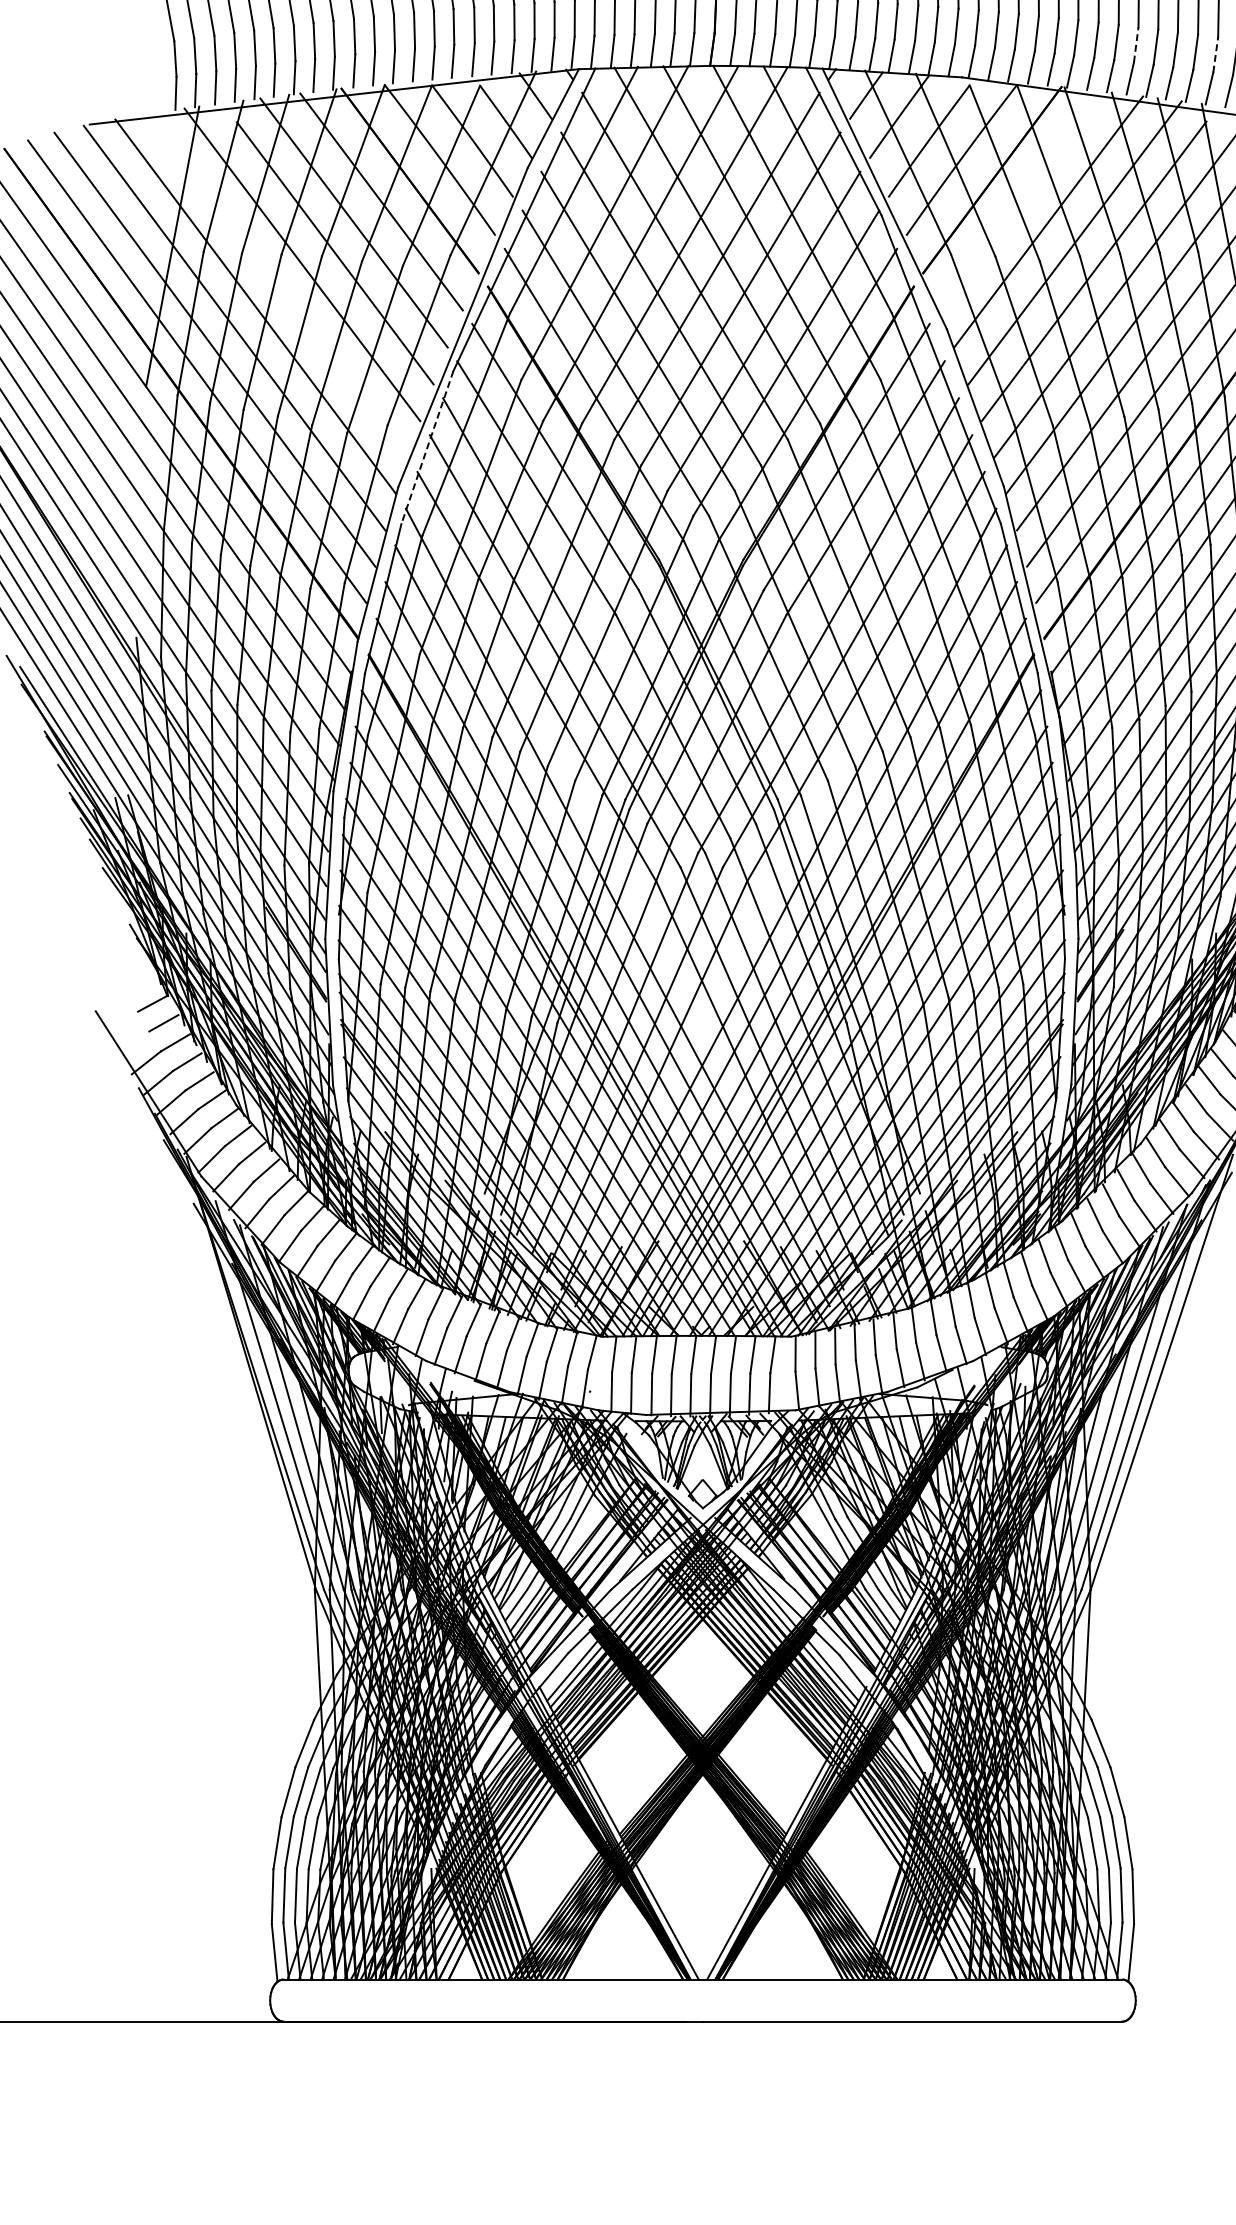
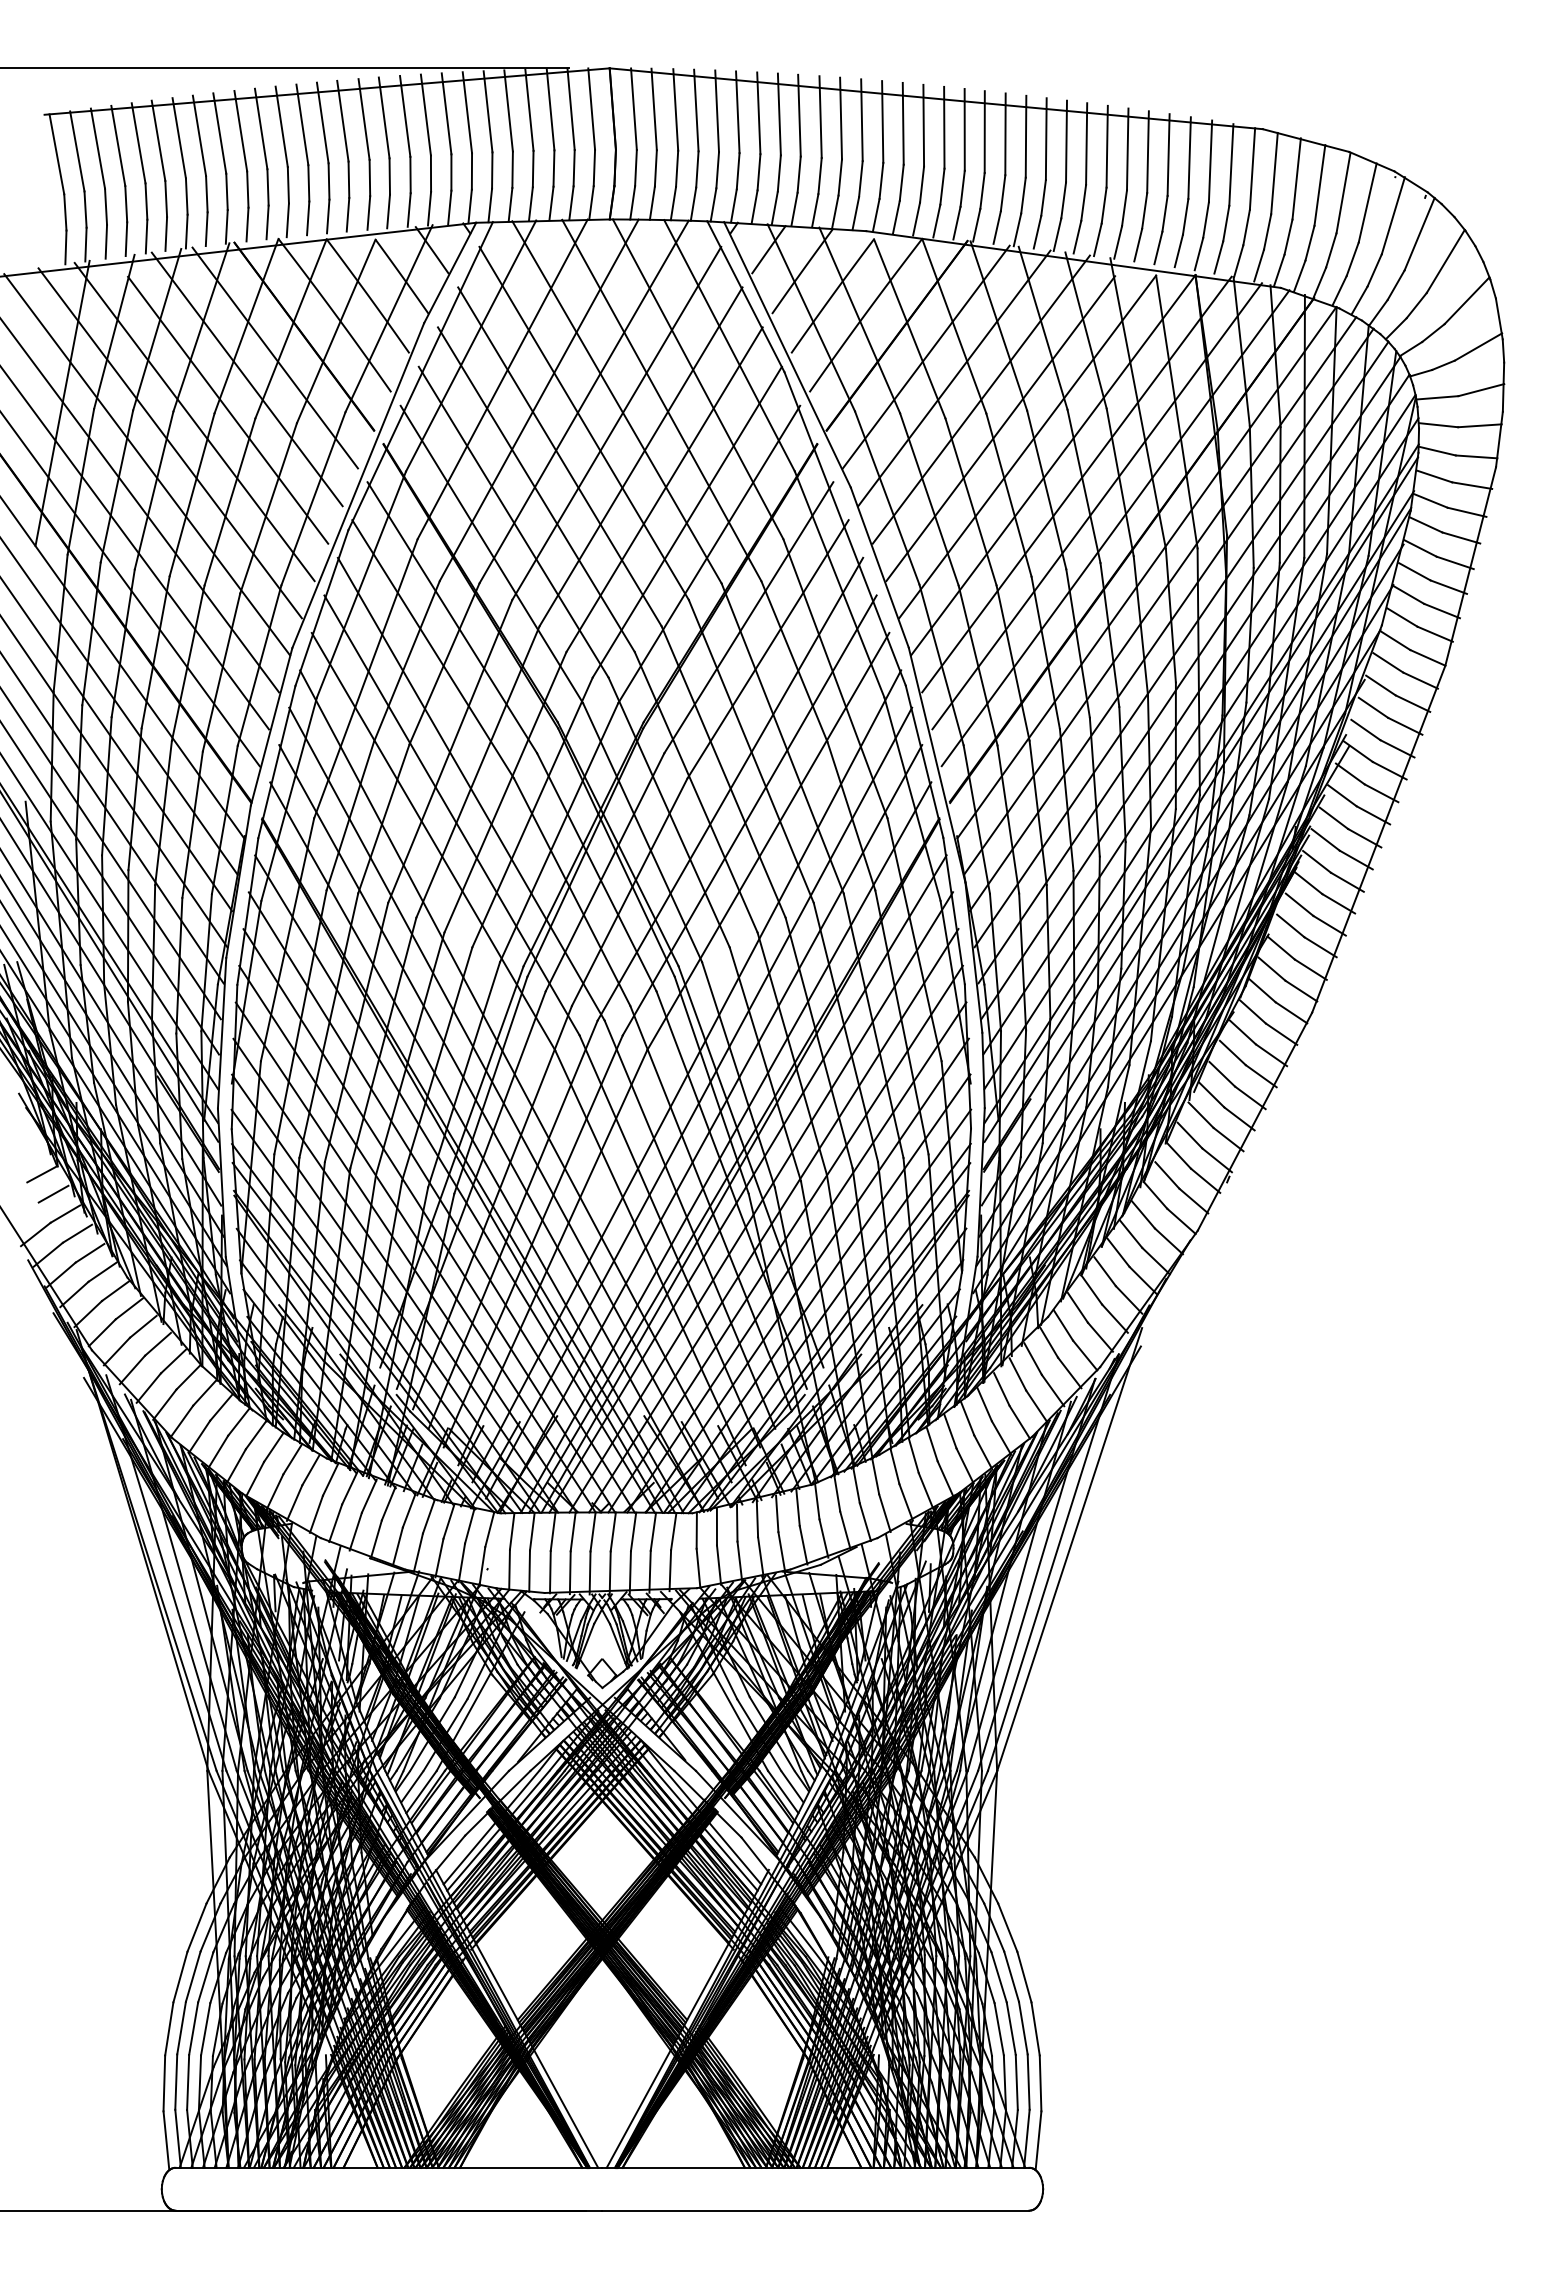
line: (1136, 44) -> (1043, 197), dashed -> solid
line: (1215, 54) -> (1124, 207), dashed -> solid
line: (1020, 200) -> (925, 356), added
line: (277, 285) -> (169, 443), added
line: (427, 448) -> (321, 608), dashed -> solid

